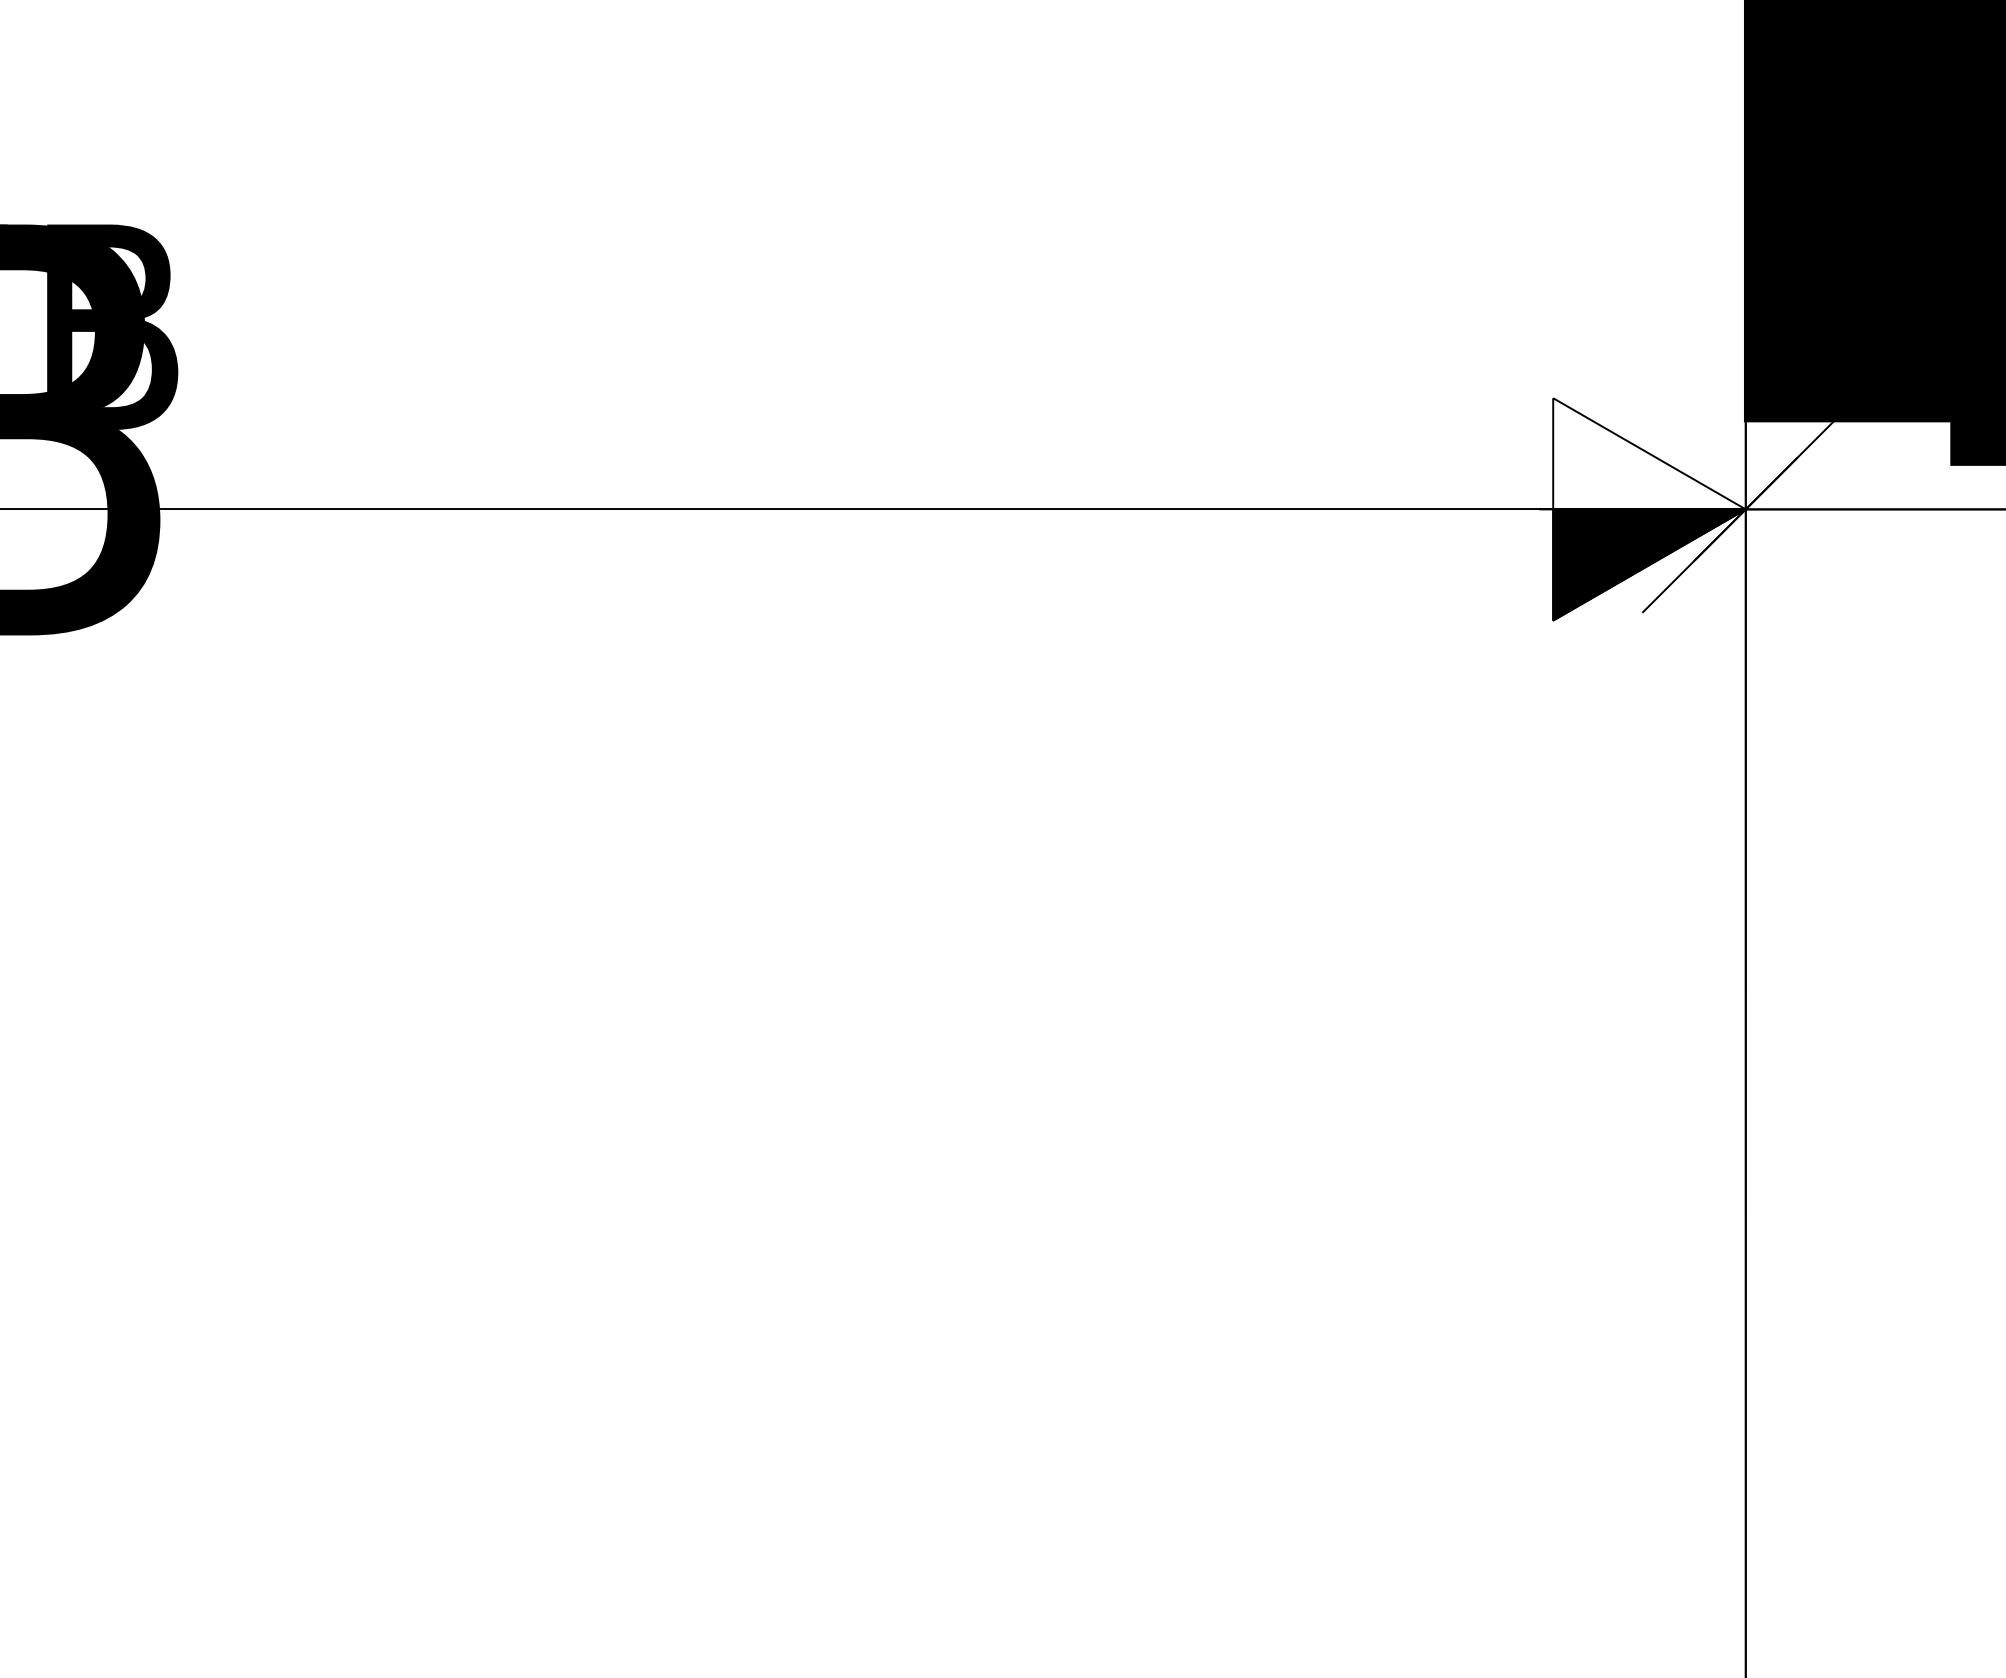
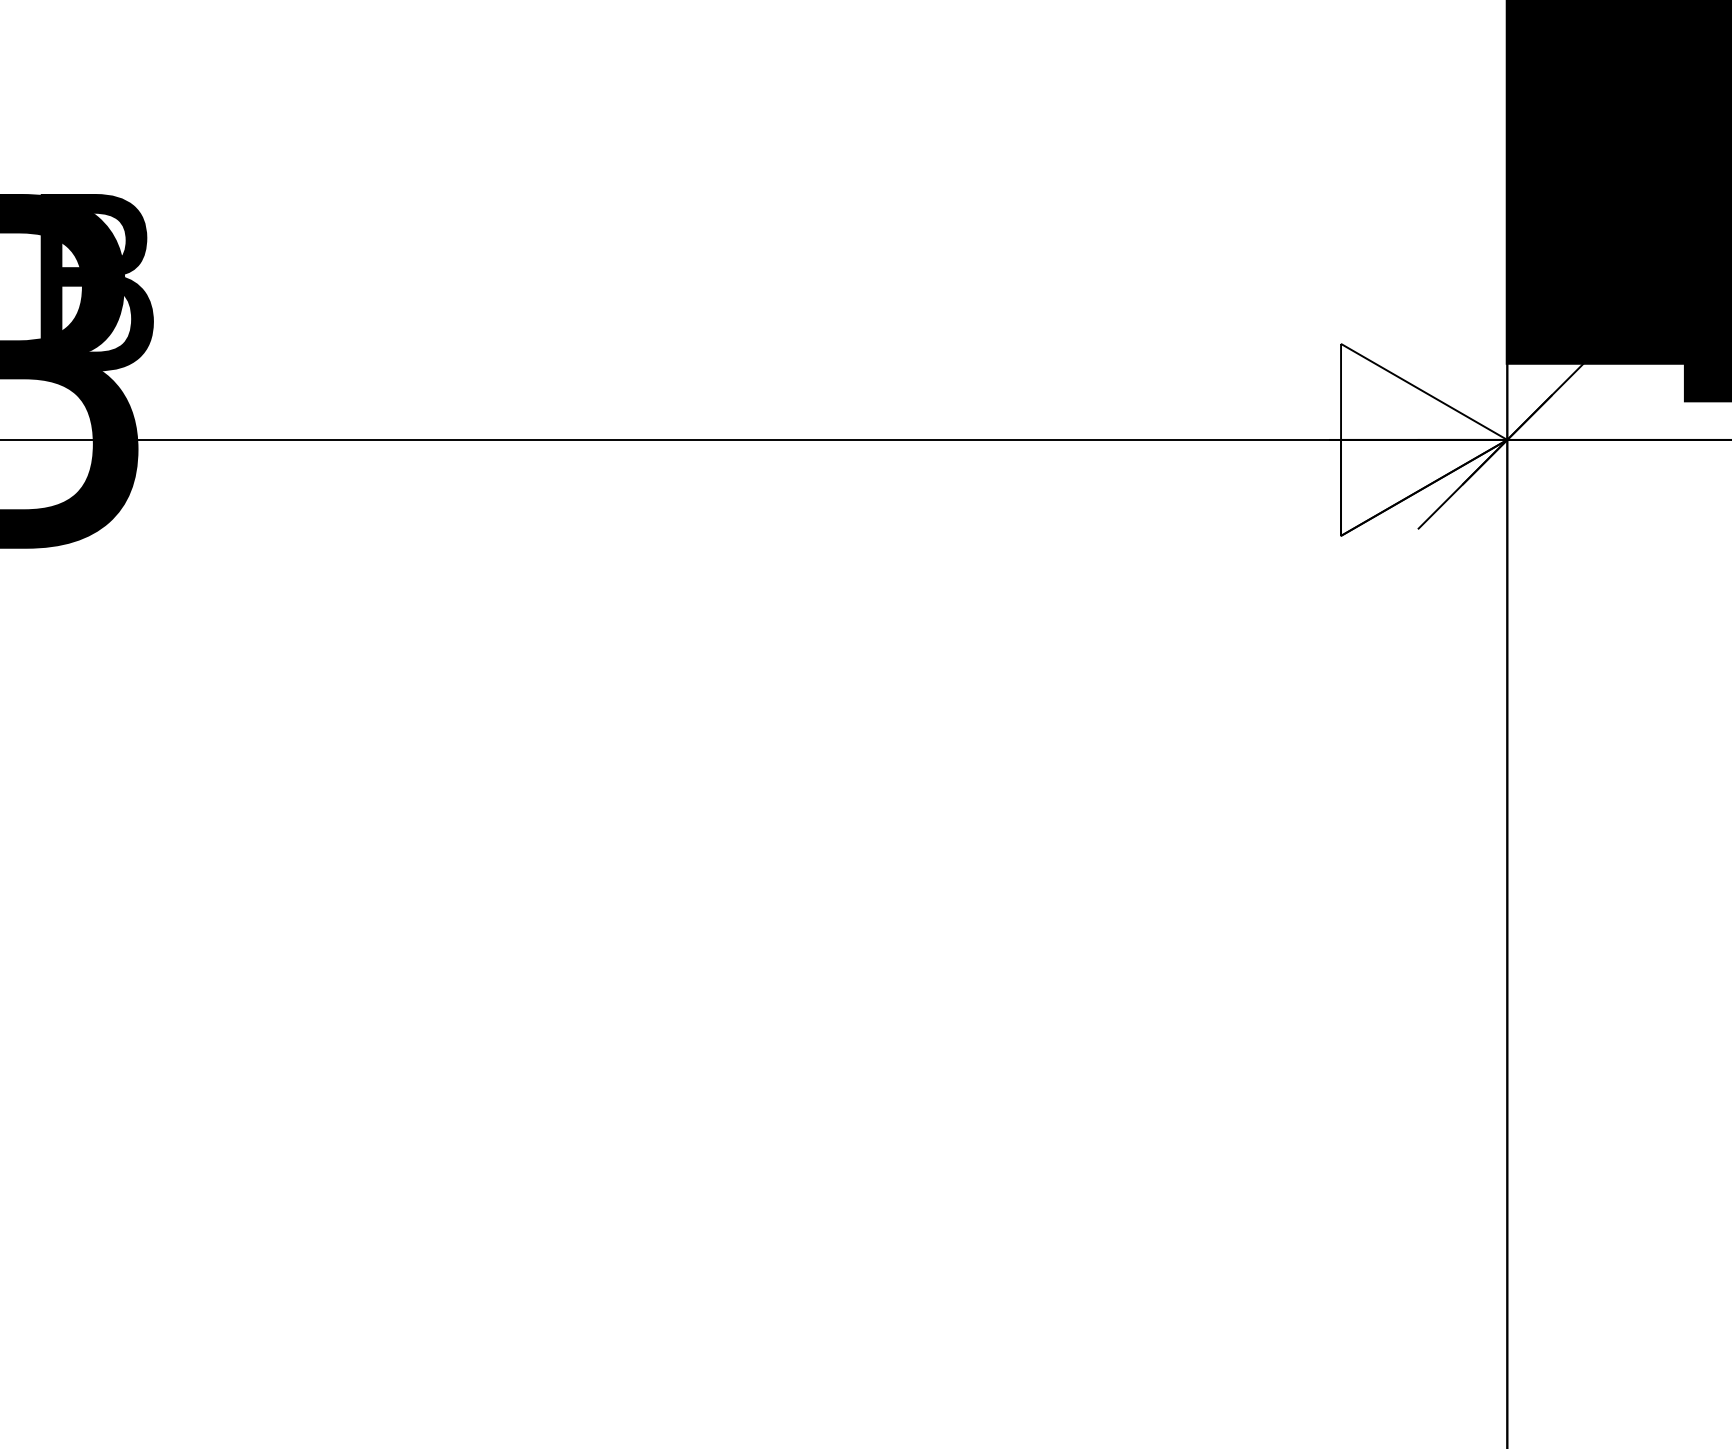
fill: (1649, 564) -> (1424, 487), removed

